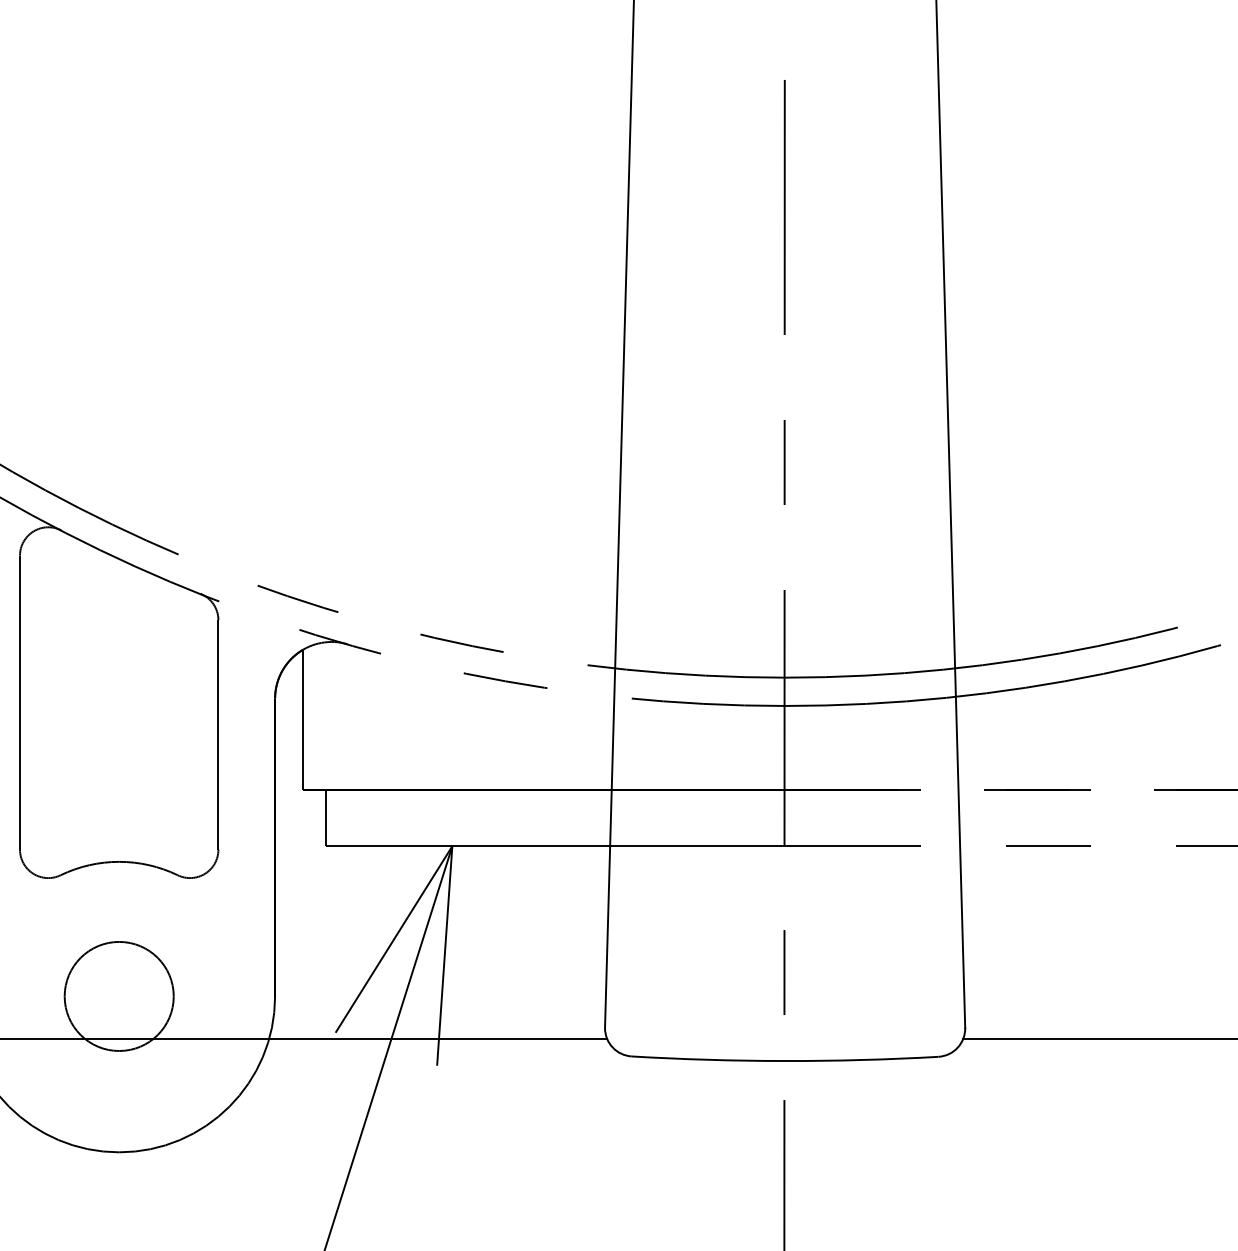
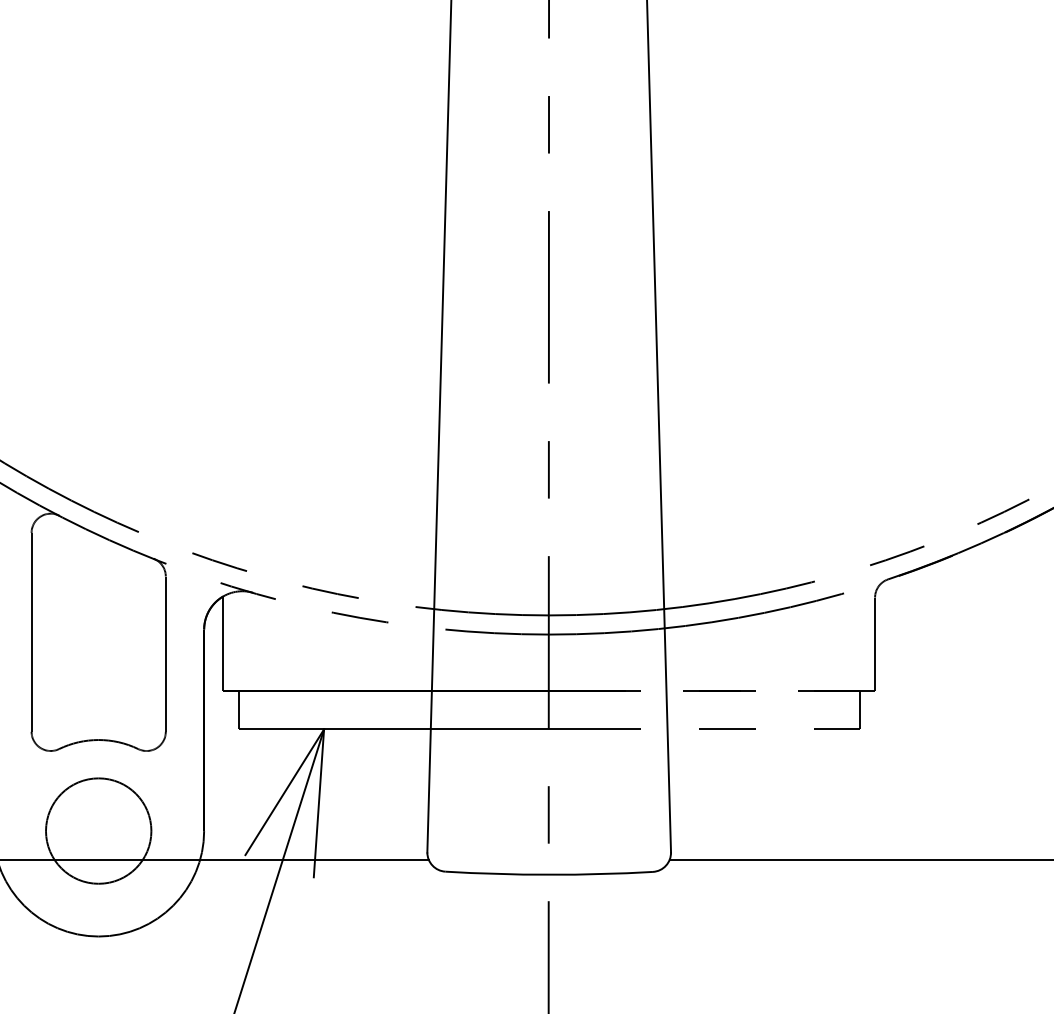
circle: (118, 995) -> (98, 830), size x1.43

